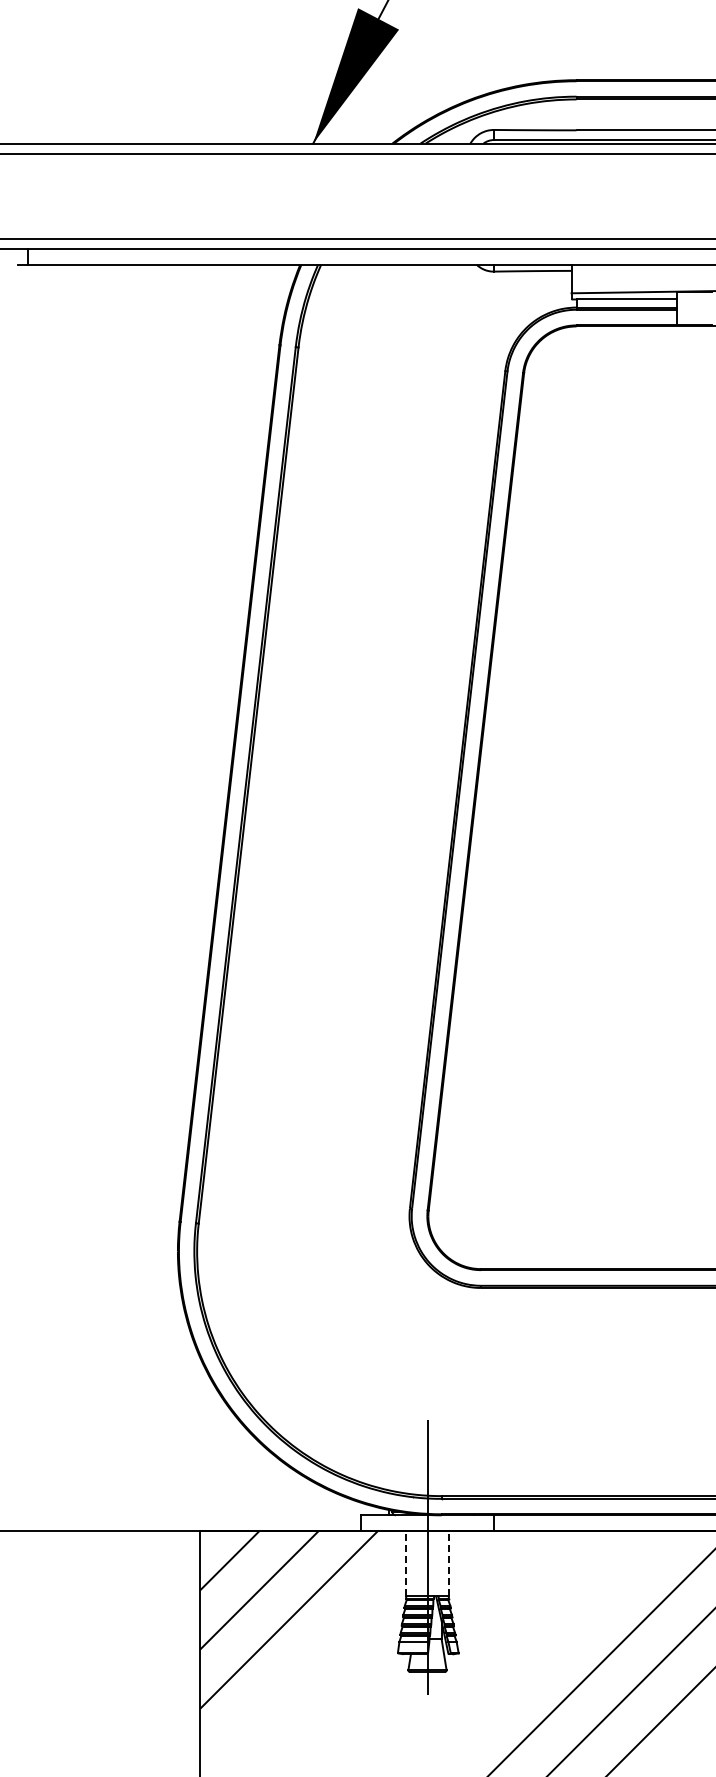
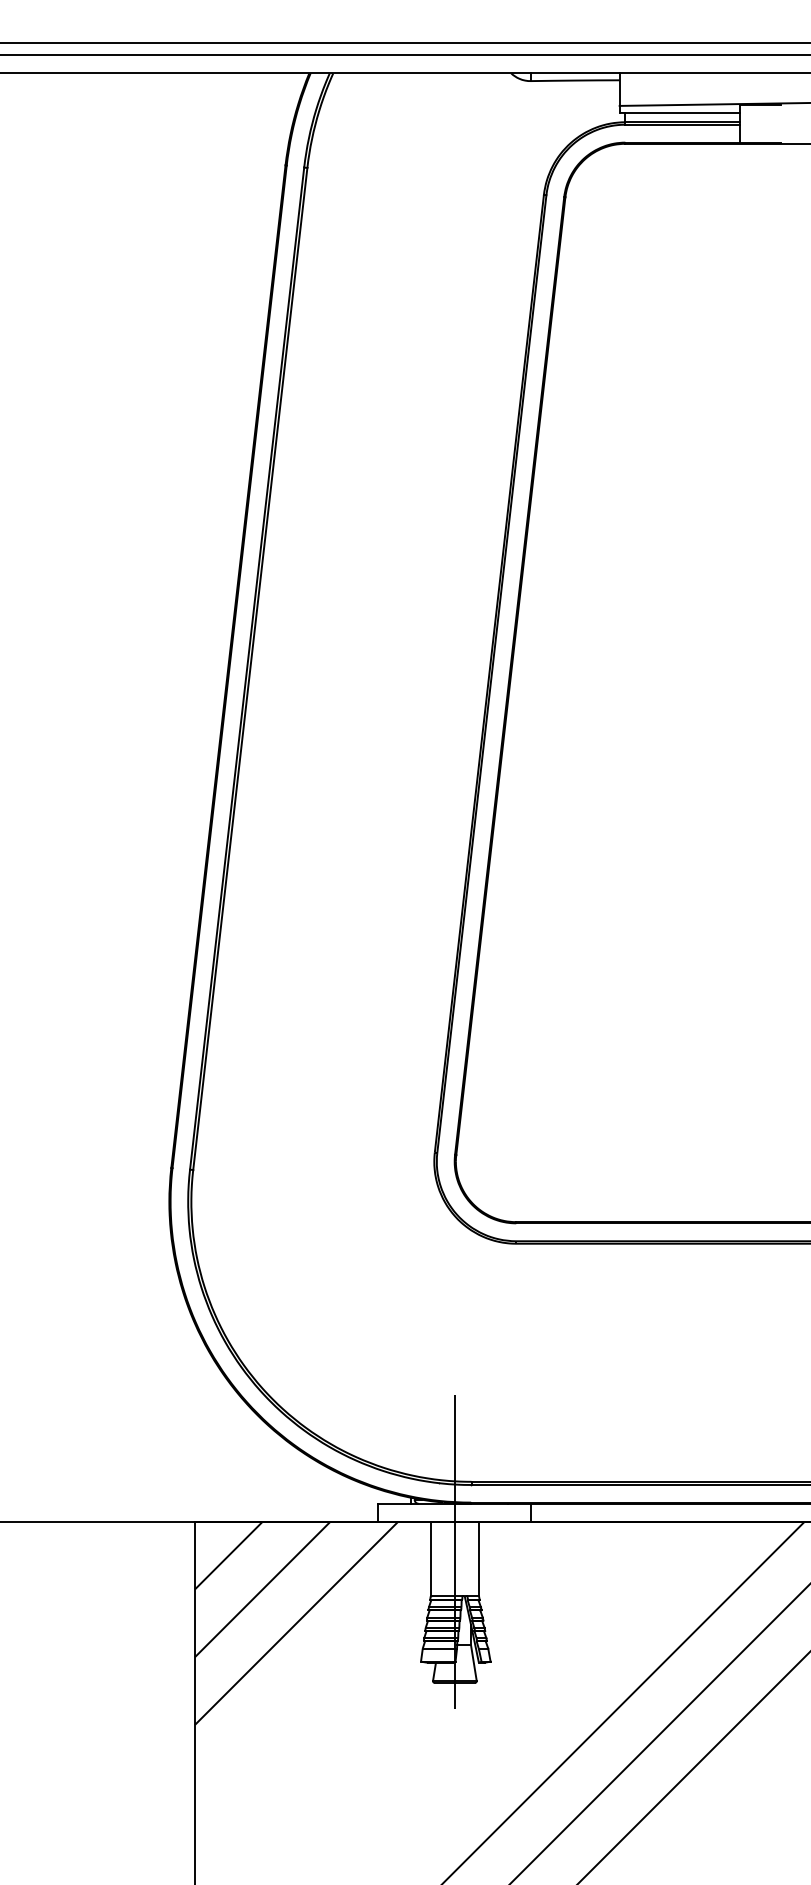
line: (406, 1563) -> (430, 1558), dashed -> solid
line: (448, 1563) -> (478, 1558), dashed -> solid

